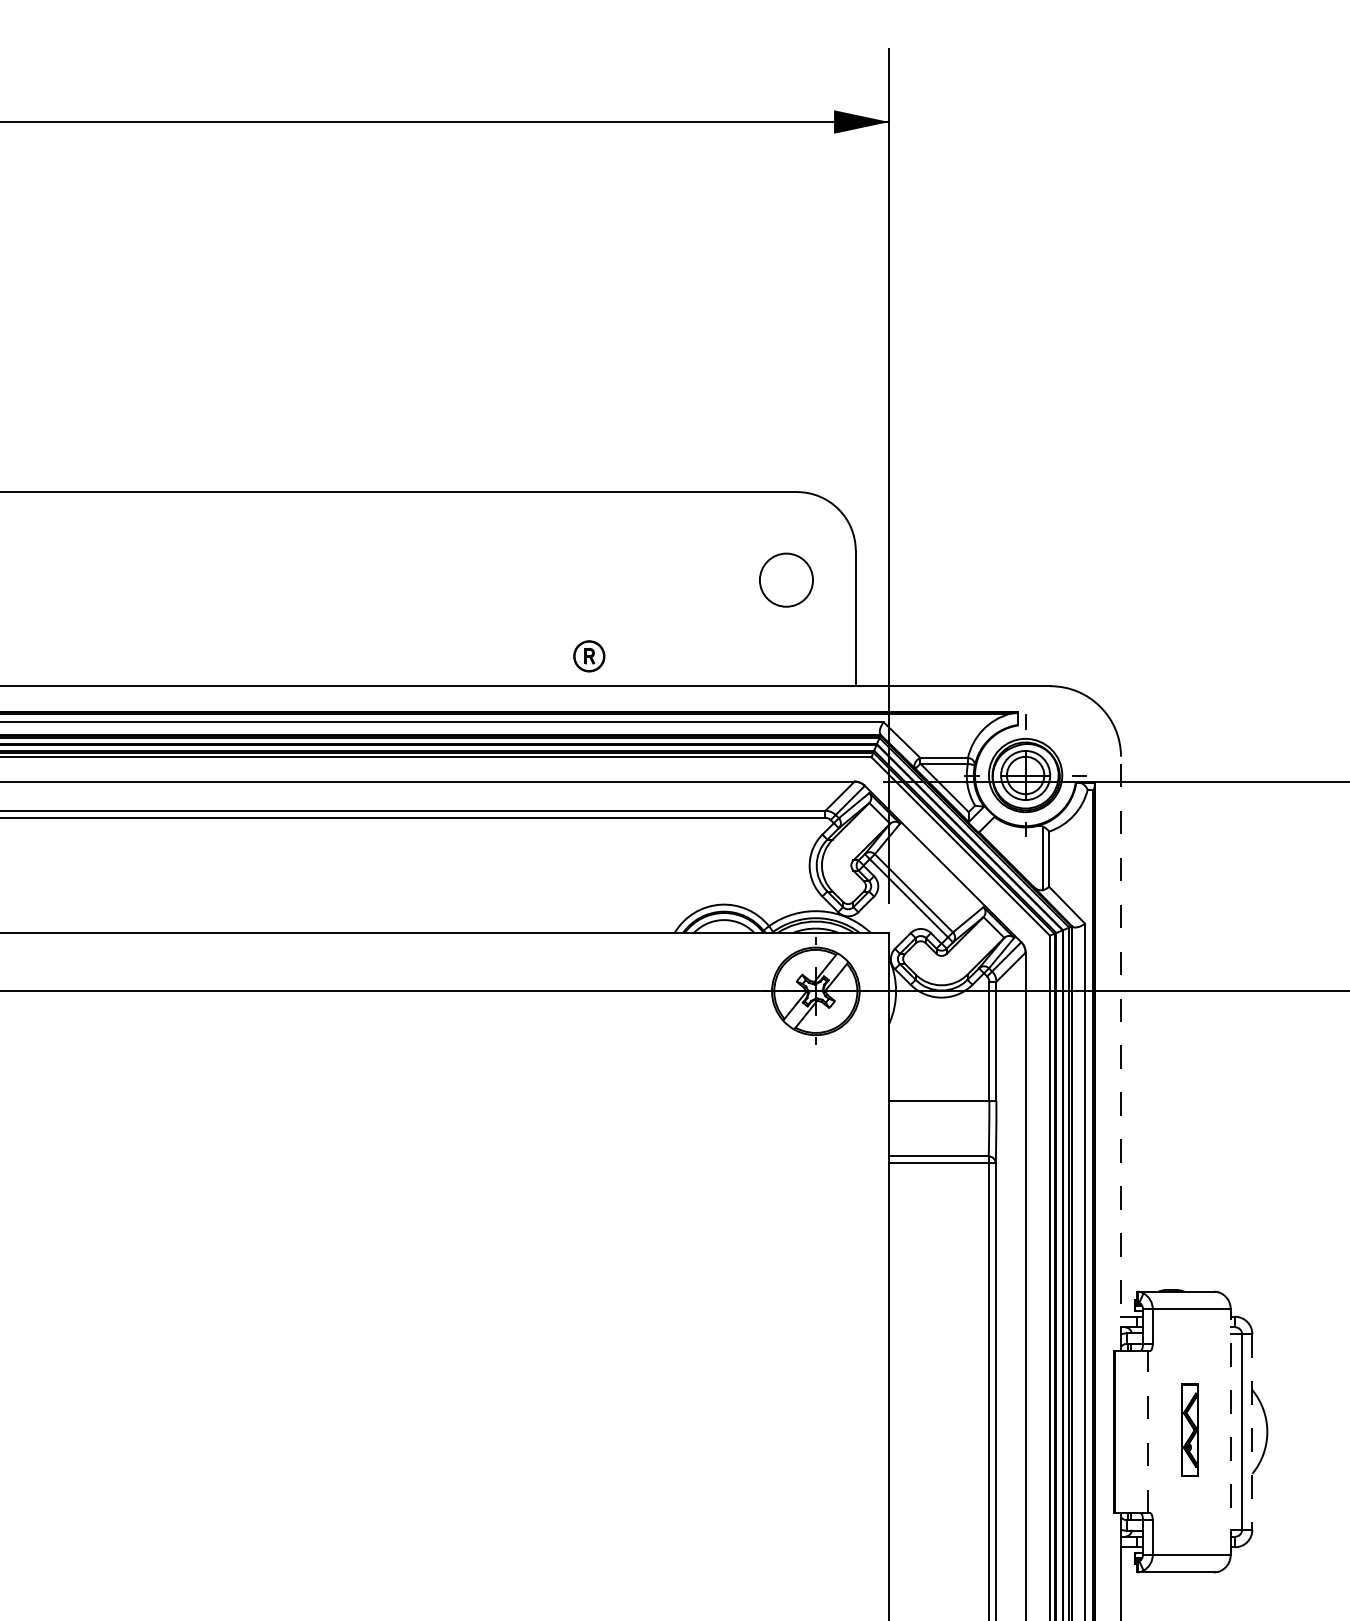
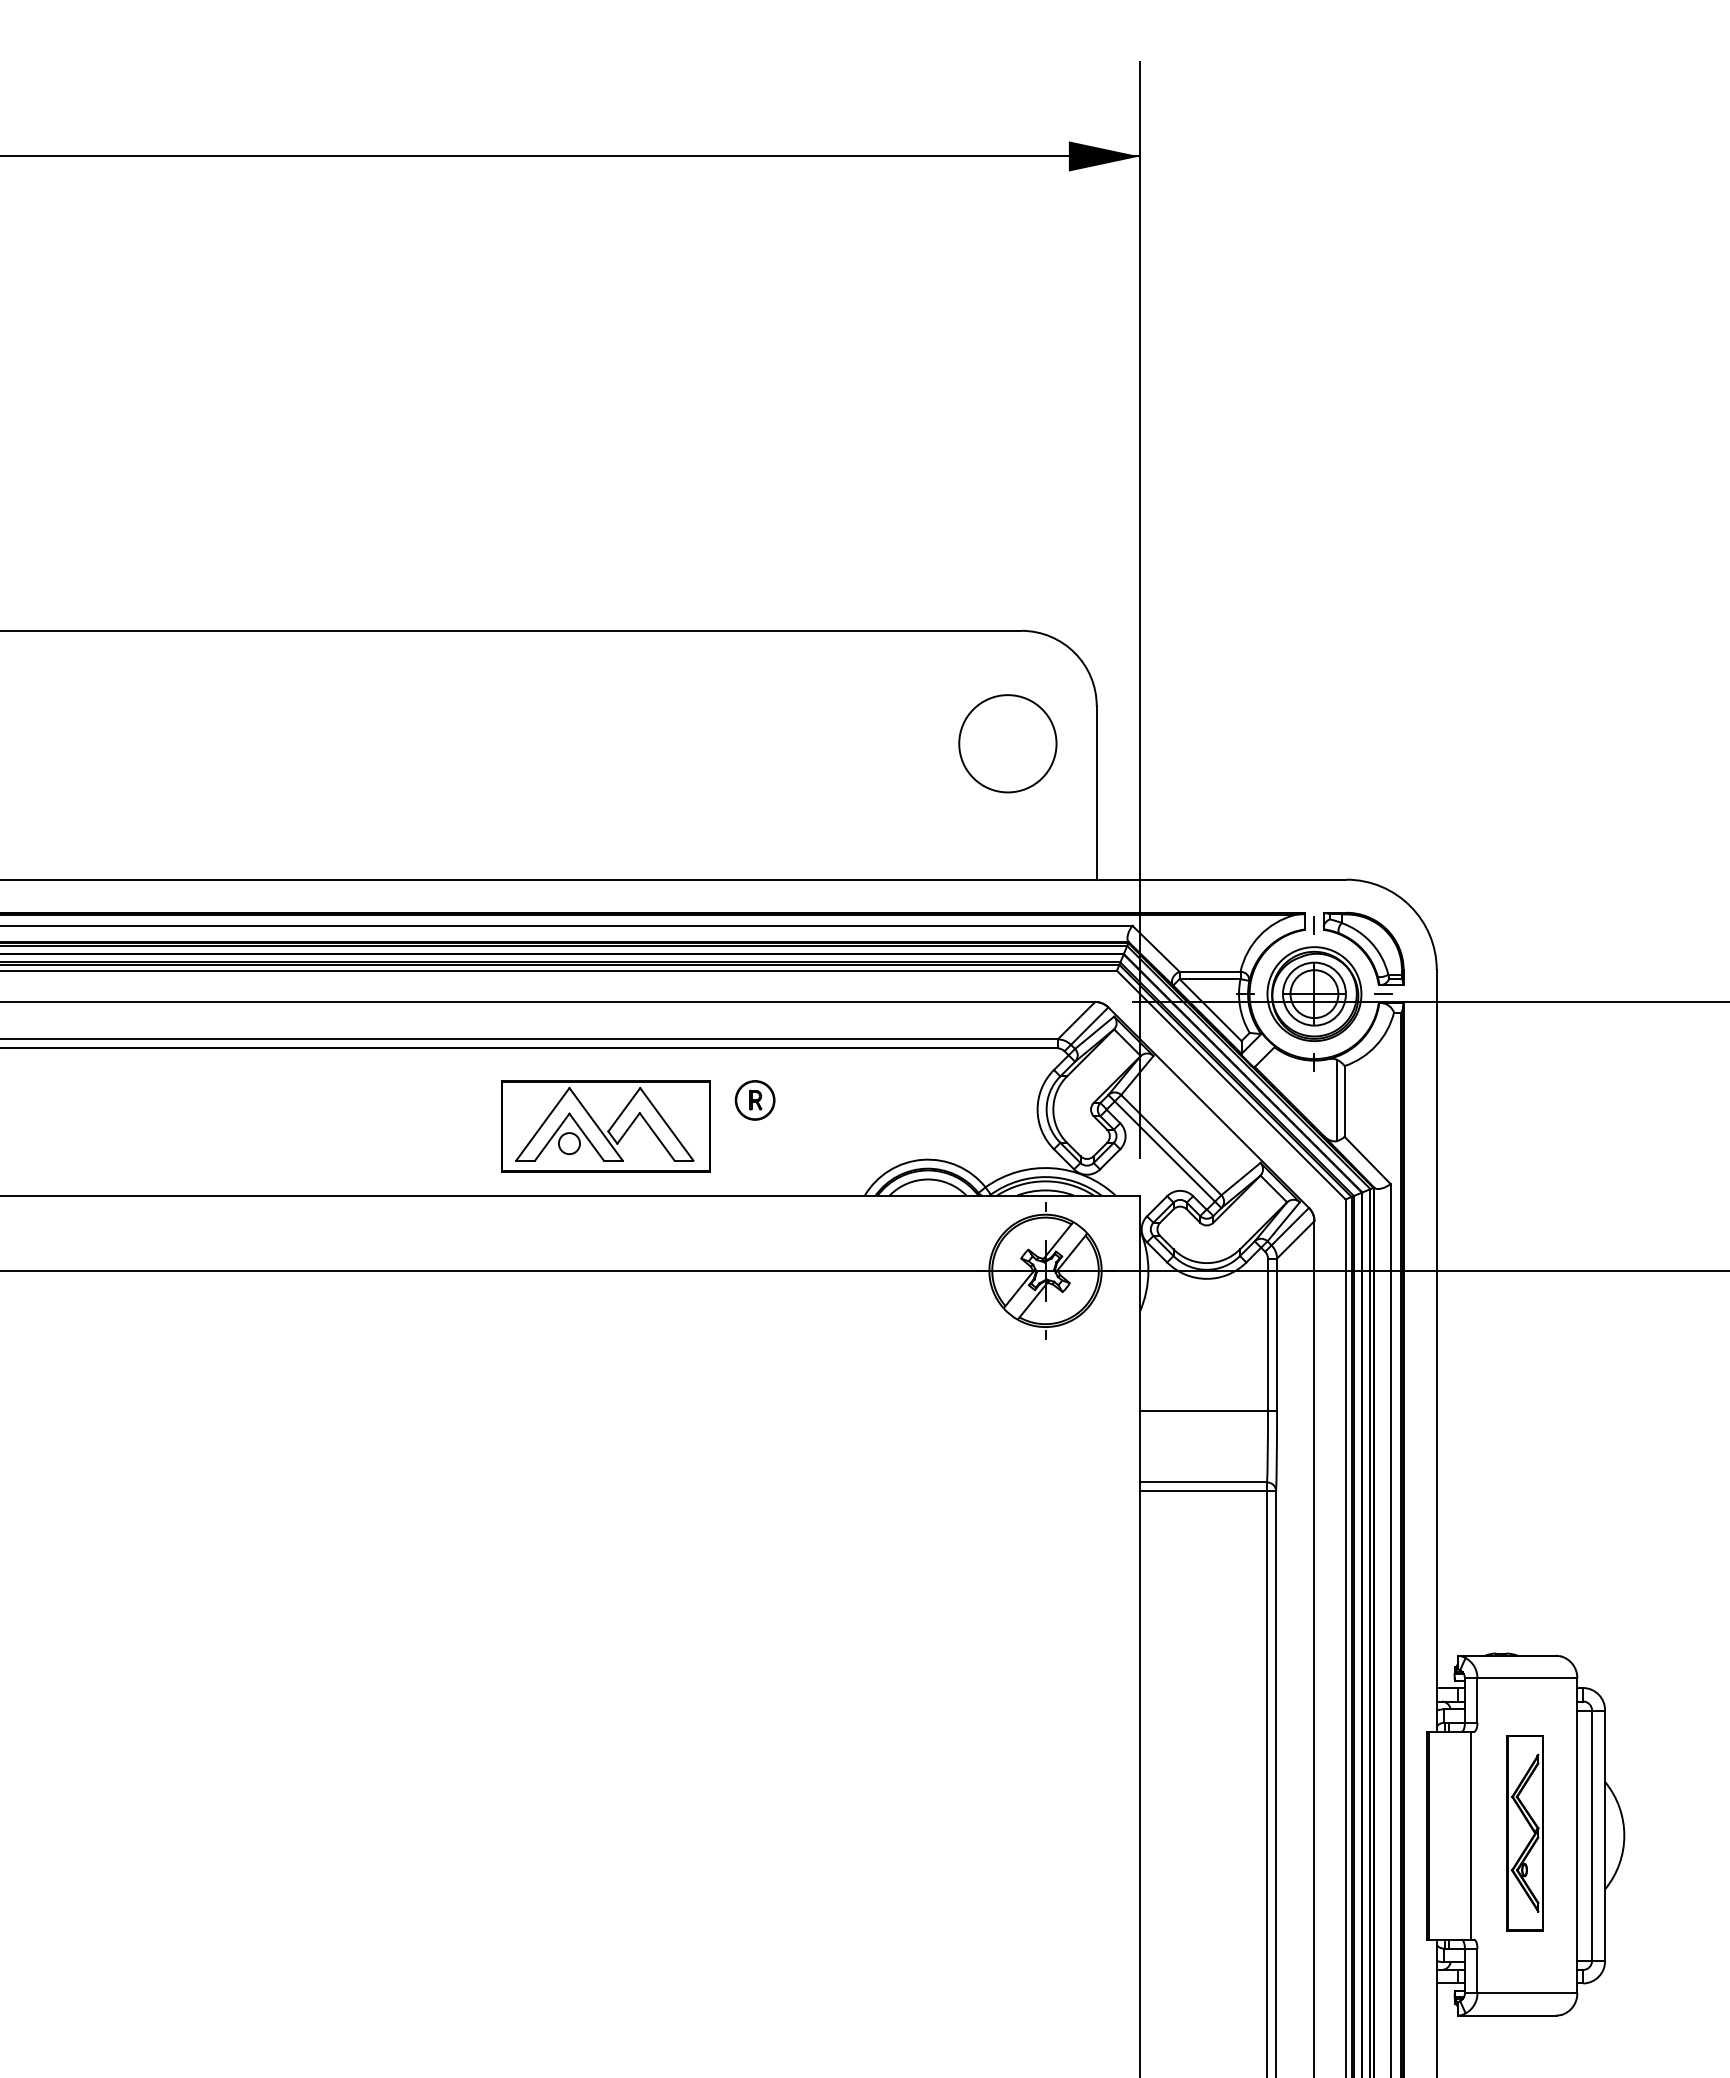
circle: (786, 579) -> (1007, 743), size x1.43
part: (588, 656) -> (754, 1100), moved
part: (1063, 739) -> (1363, 948), added
part: (472, 878) -> (605, 1126), added
line: (1120, 1053) -> (1436, 1350), dashed -> solid
part: (1189, 1430) -> (1524, 1833), size x1.67
line: (1148, 1431) -> (1471, 1835), dashed -> solid
line: (1230, 1431) -> (1577, 1835), dashed -> solid
line: (1252, 1432) -> (1605, 1836), dashed -> solid

